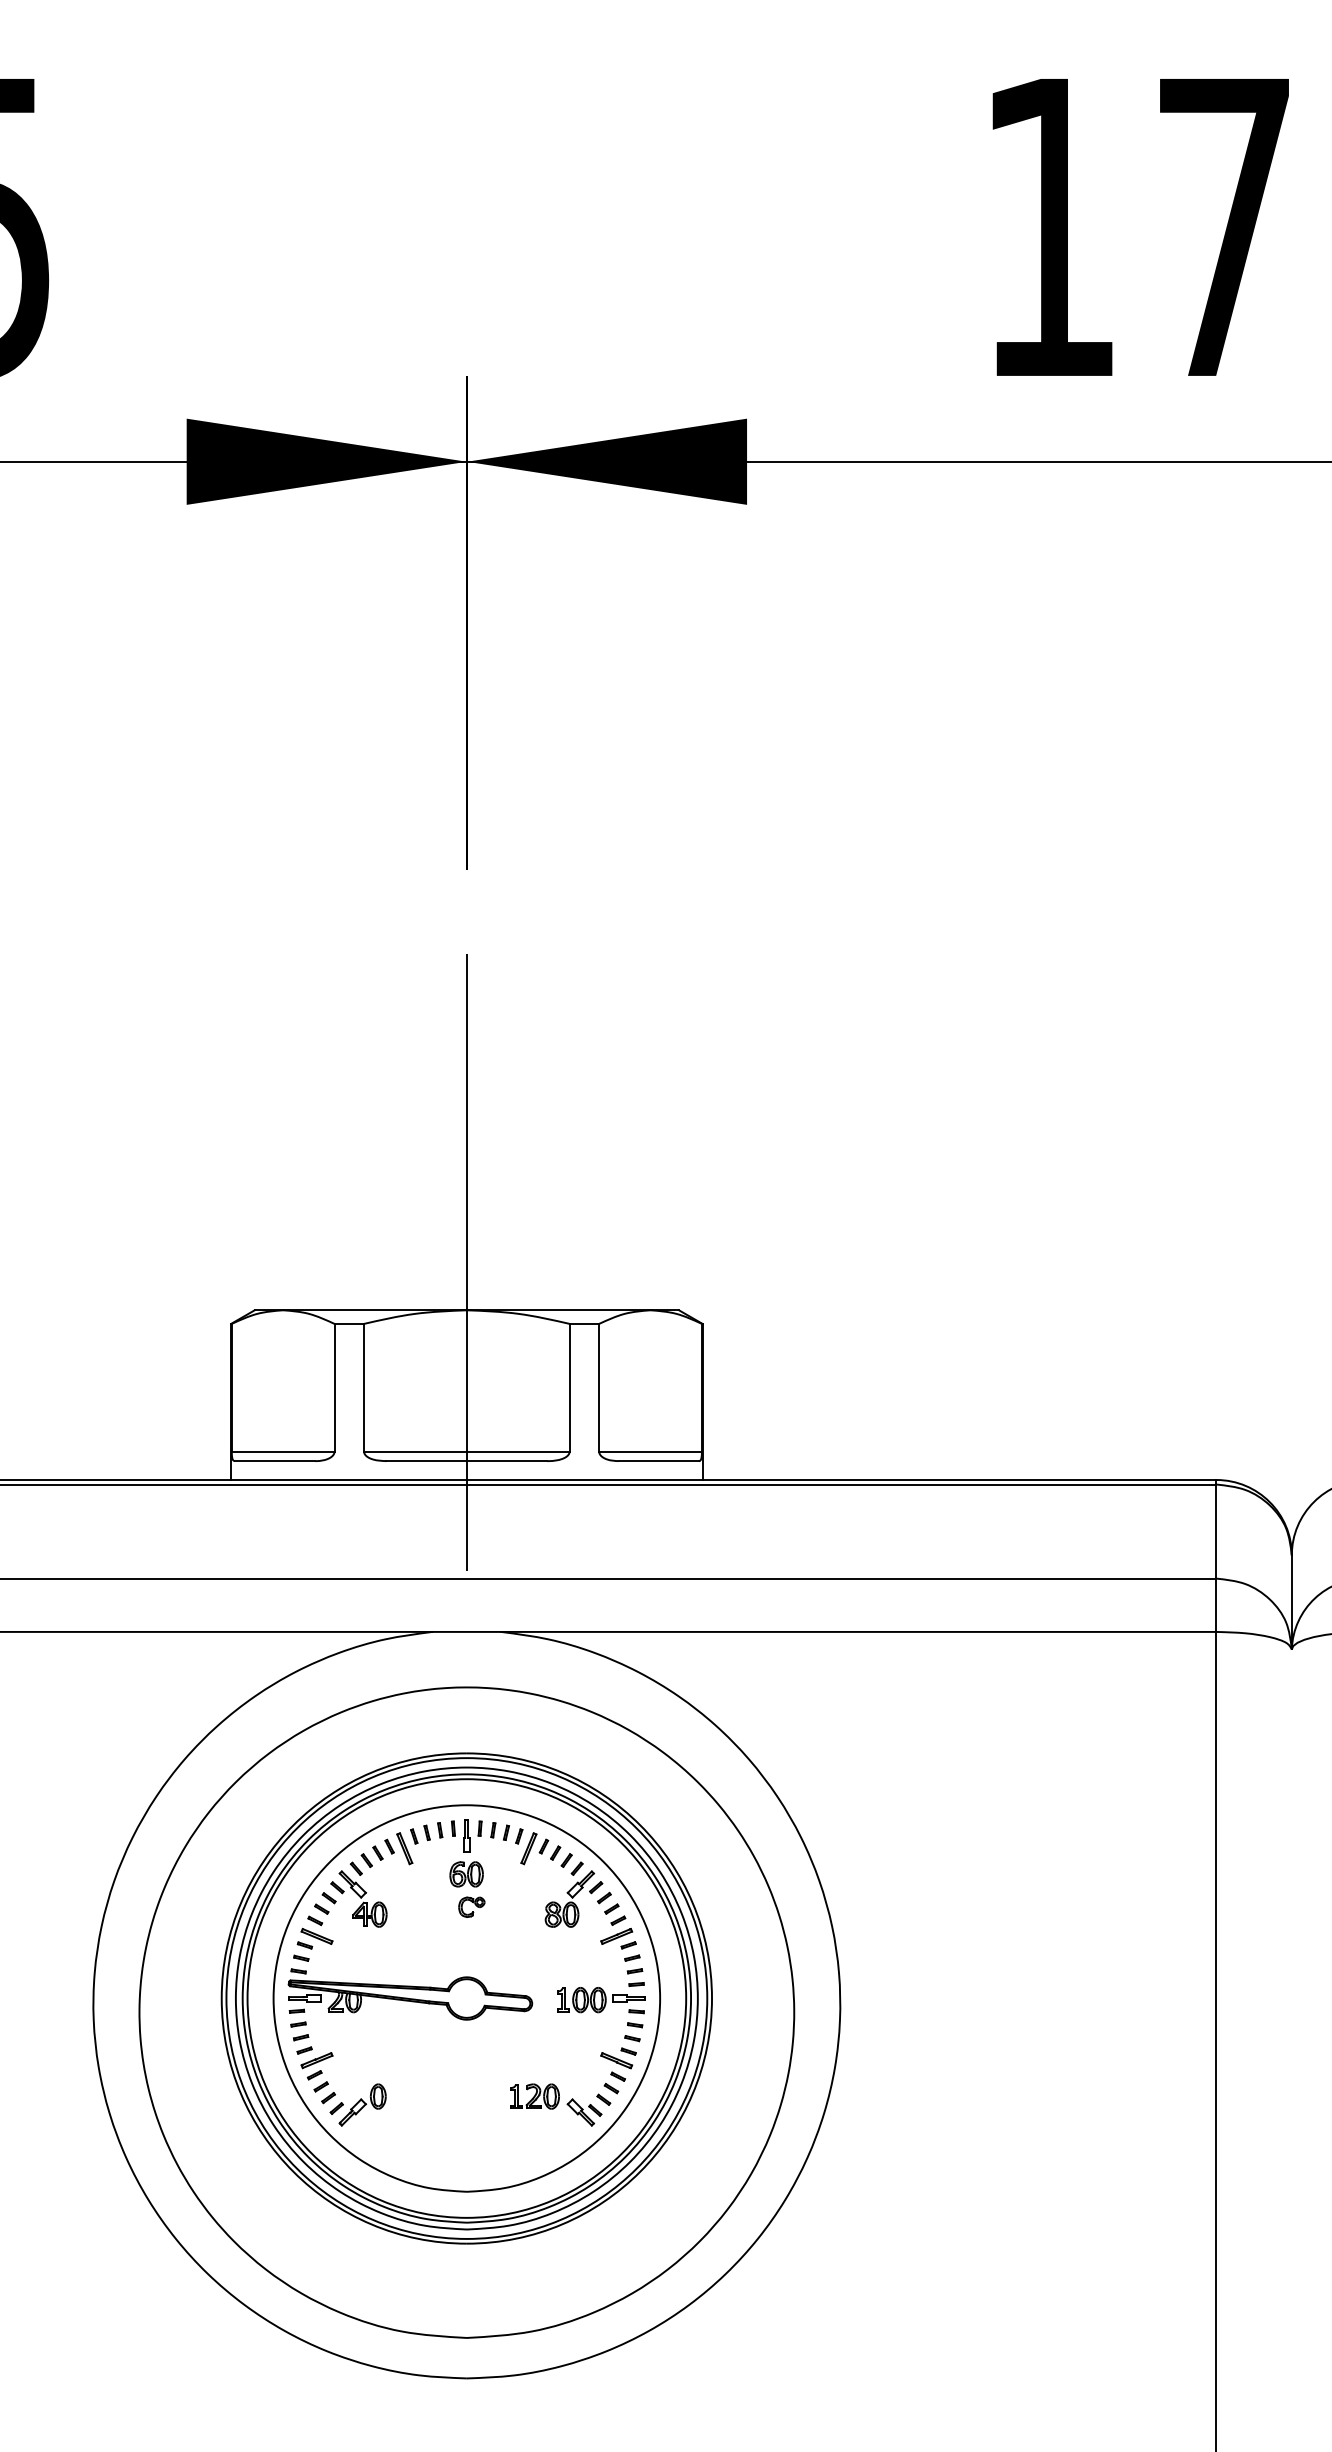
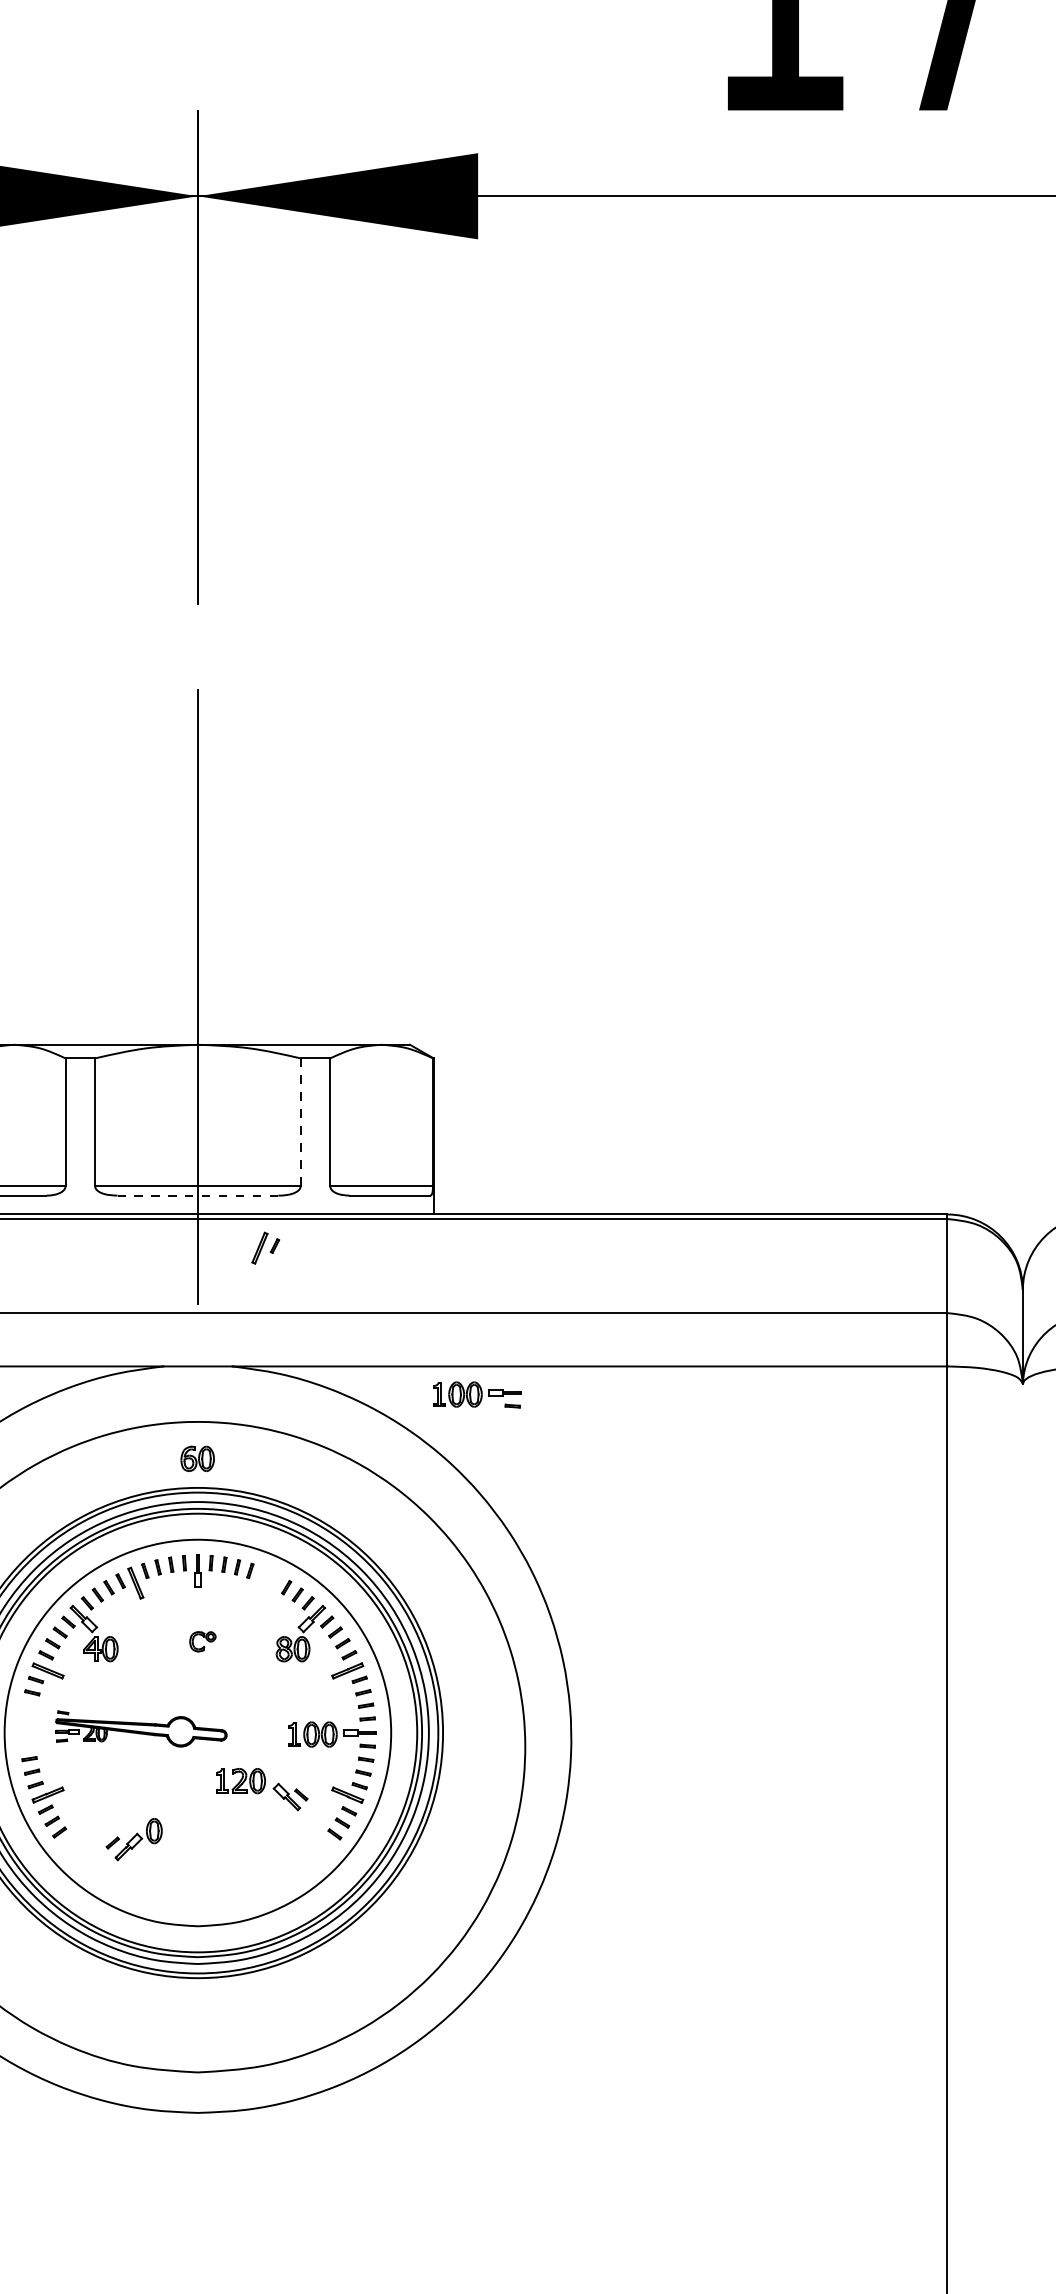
line: (569, 1387) -> (300, 1122), solid -> dashed
line: (466, 1461) -> (197, 1196), solid -> dashed
part: (746, 1660) -> (477, 1395), added
part: (534, 1848) -> (265, 1248), moved
part: (466, 1874) -> (197, 1459), moved
part: (410, 1994) -> (141, 1729), size x0.7
part: (357, 2104) -> (133, 1839), moved
part: (556, 2104) -> (262, 1789), moved

